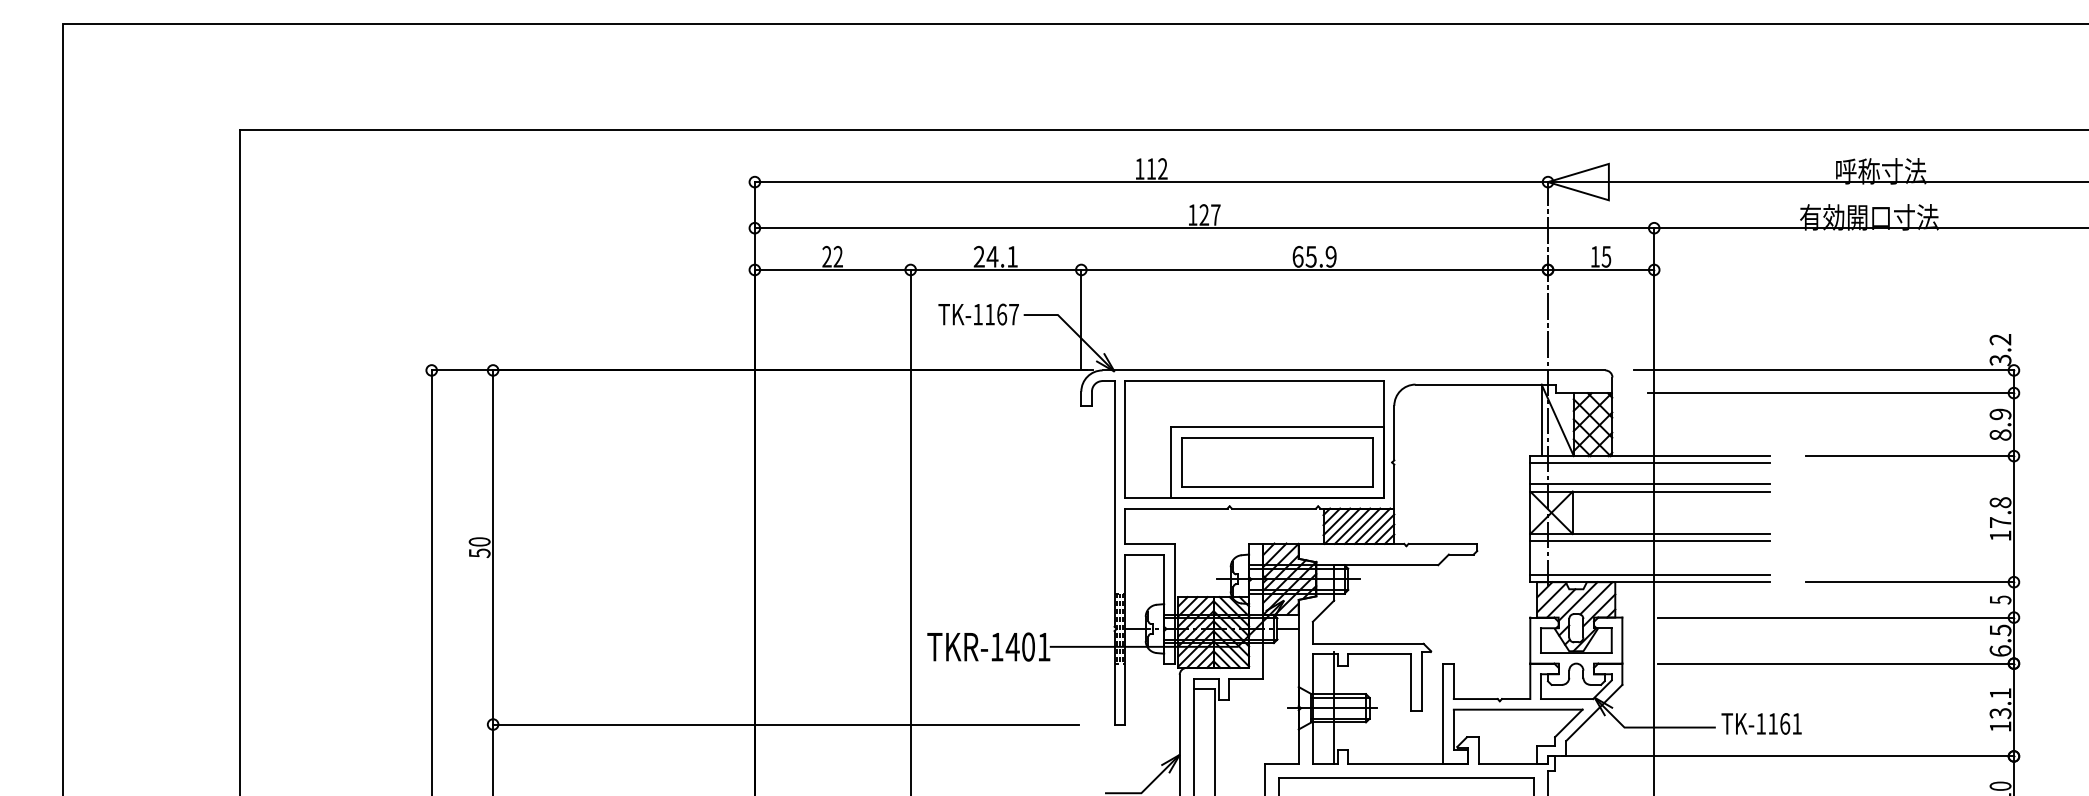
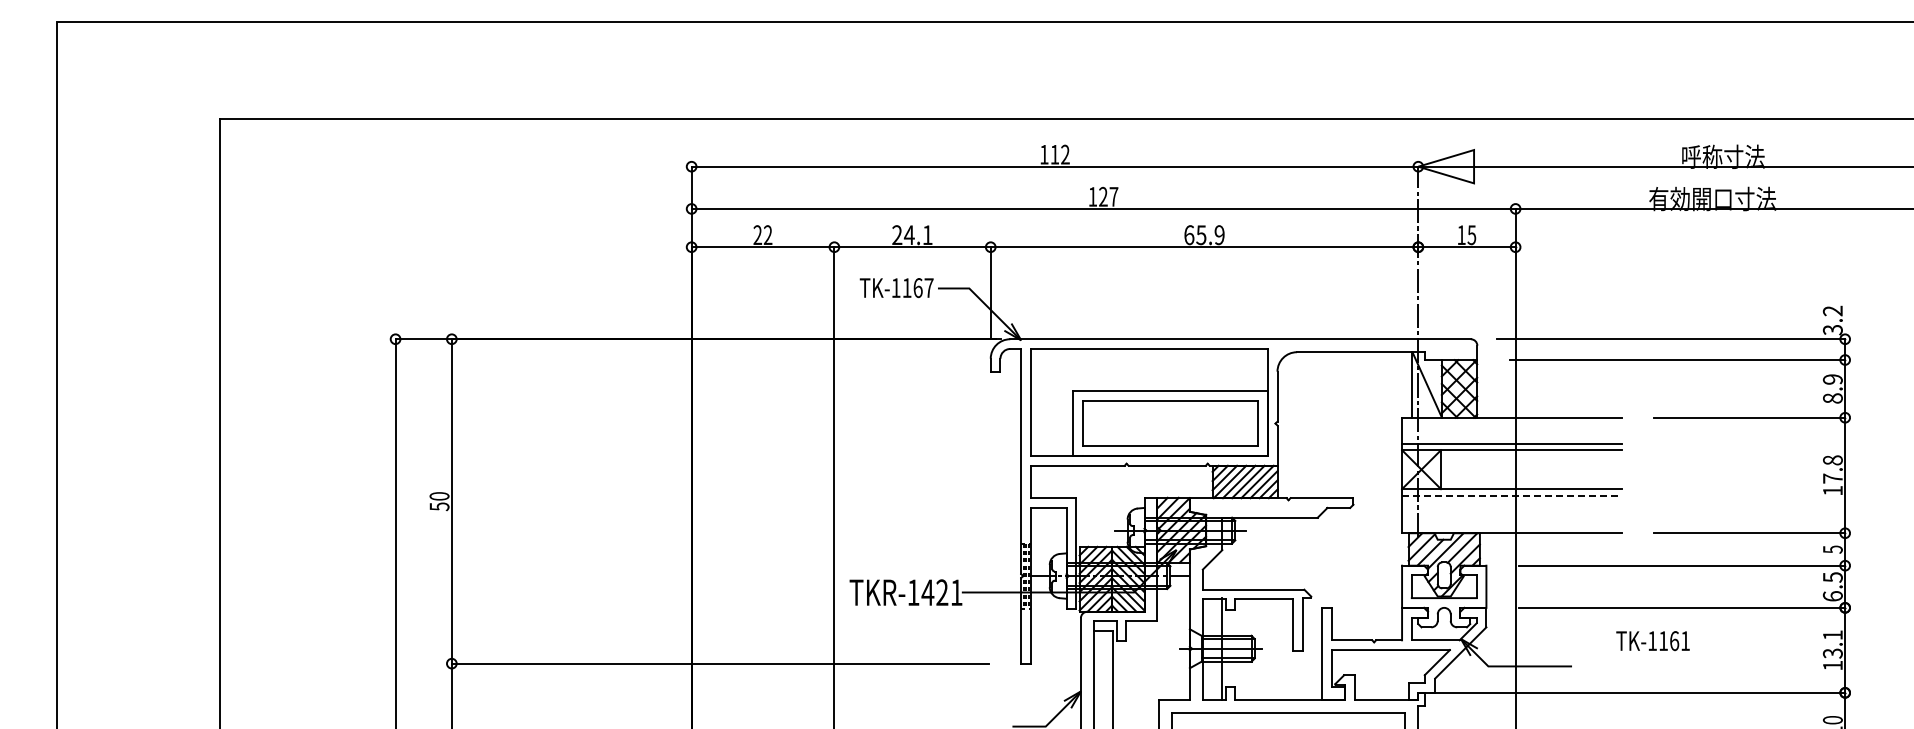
line: (1649, 463) -> (1511, 424), removed
line: (1649, 540) -> (1511, 495), solid -> dashed
line: (1649, 574) -> (1511, 526), removed
text: (1028, 646) -> (942, 592), TKR-1401 -> TKR-1421
text: (1761, 724) -> (1652, 641), moved

